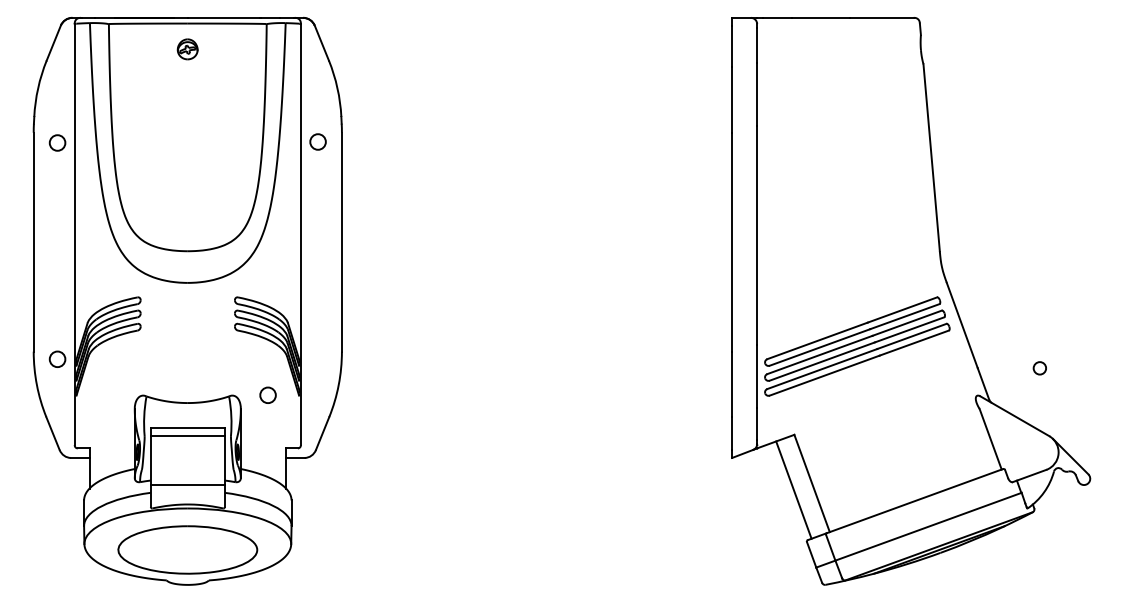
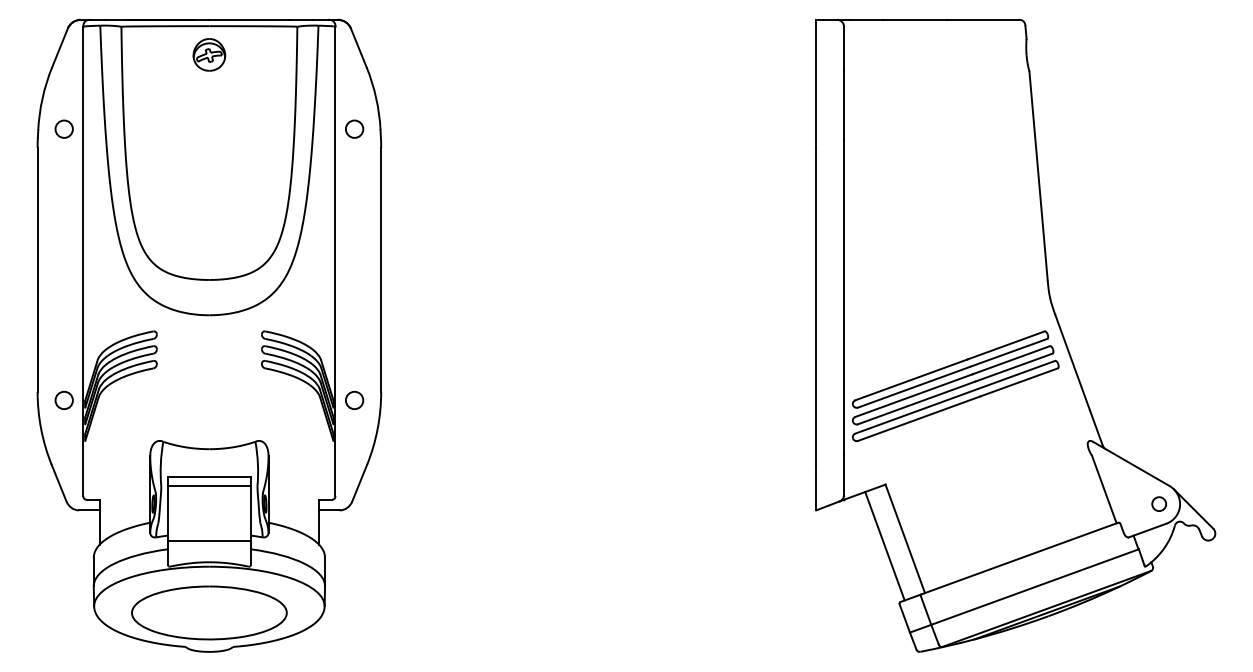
part: (187, 49) -> (209, 55), size x1.43
circle: (317, 141) -> (353, 128), moved
circle: (57, 142) -> (64, 128), moved
circle: (1039, 368) -> (1158, 504), moved
circle: (267, 394) -> (353, 399), moved

